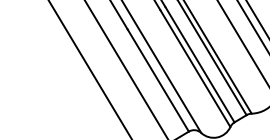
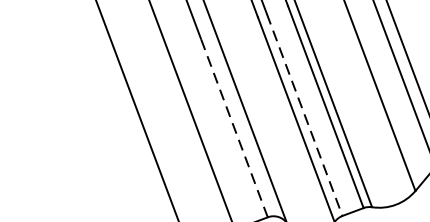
line: (200, 65) -> (305, 116), solid -> dashed
line: (158, 80) -> (234, 127), solid -> dashed

